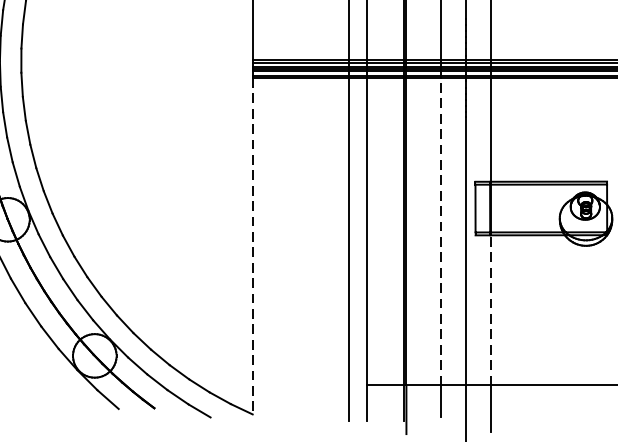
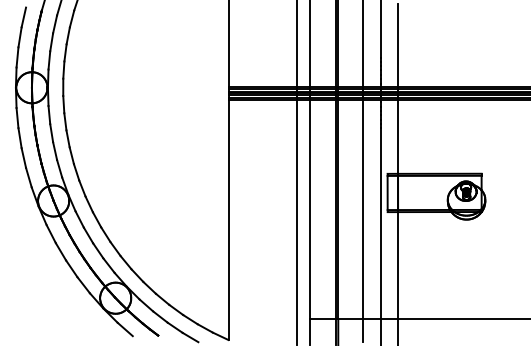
line: (440, 231) -> (362, 209), dashed -> solid
line: (252, 247) -> (228, 220), dashed -> solid
line: (490, 310) -> (398, 265), dashed -> solid

